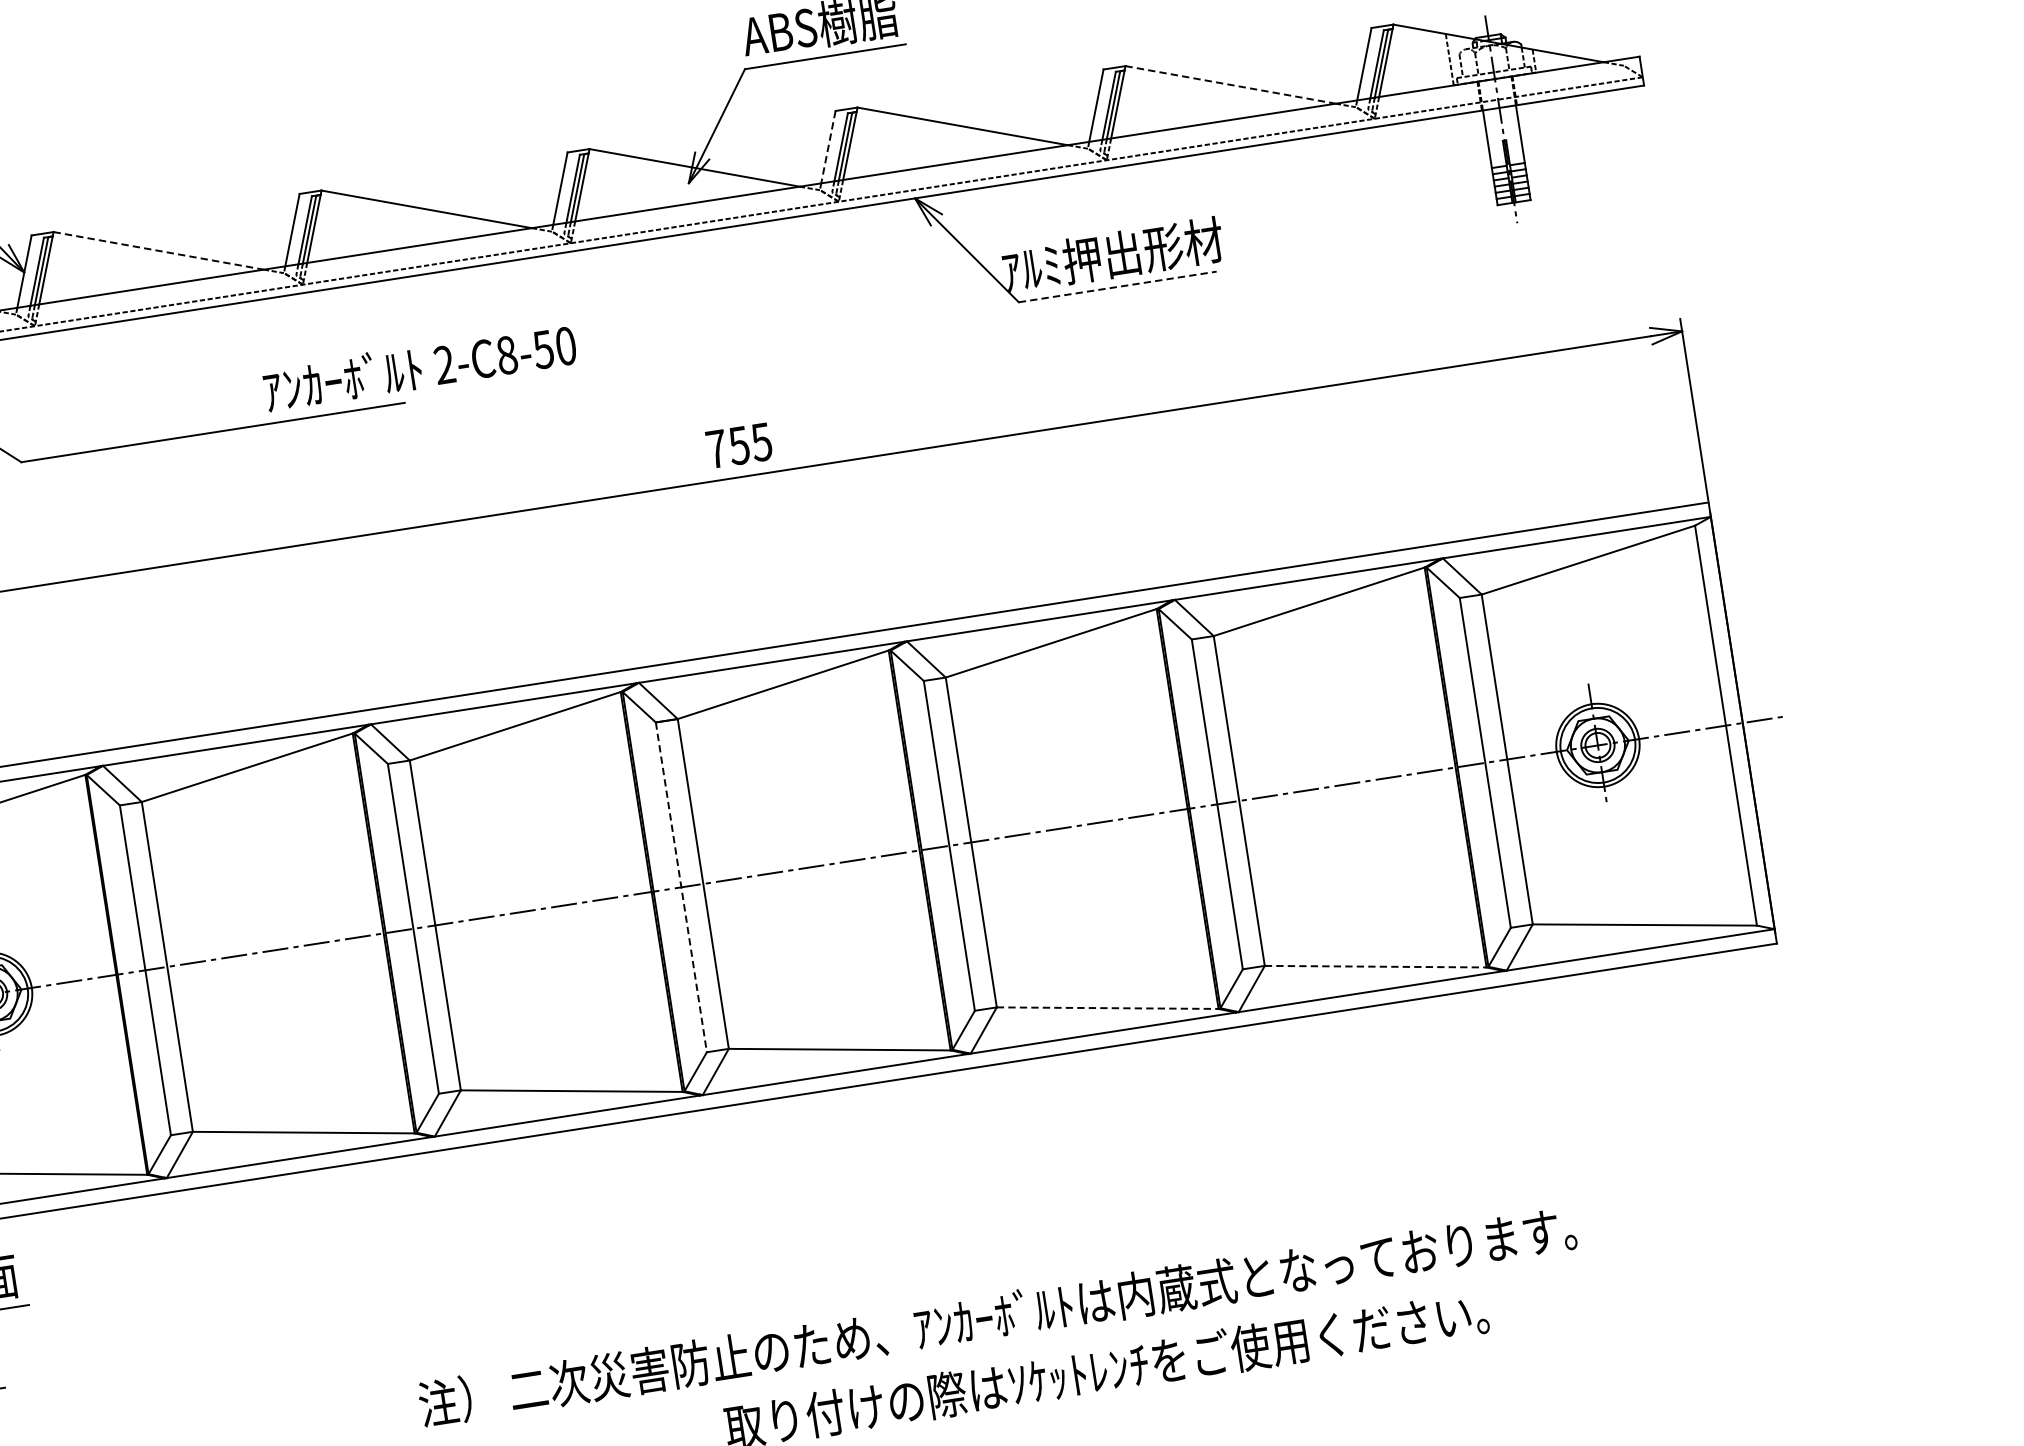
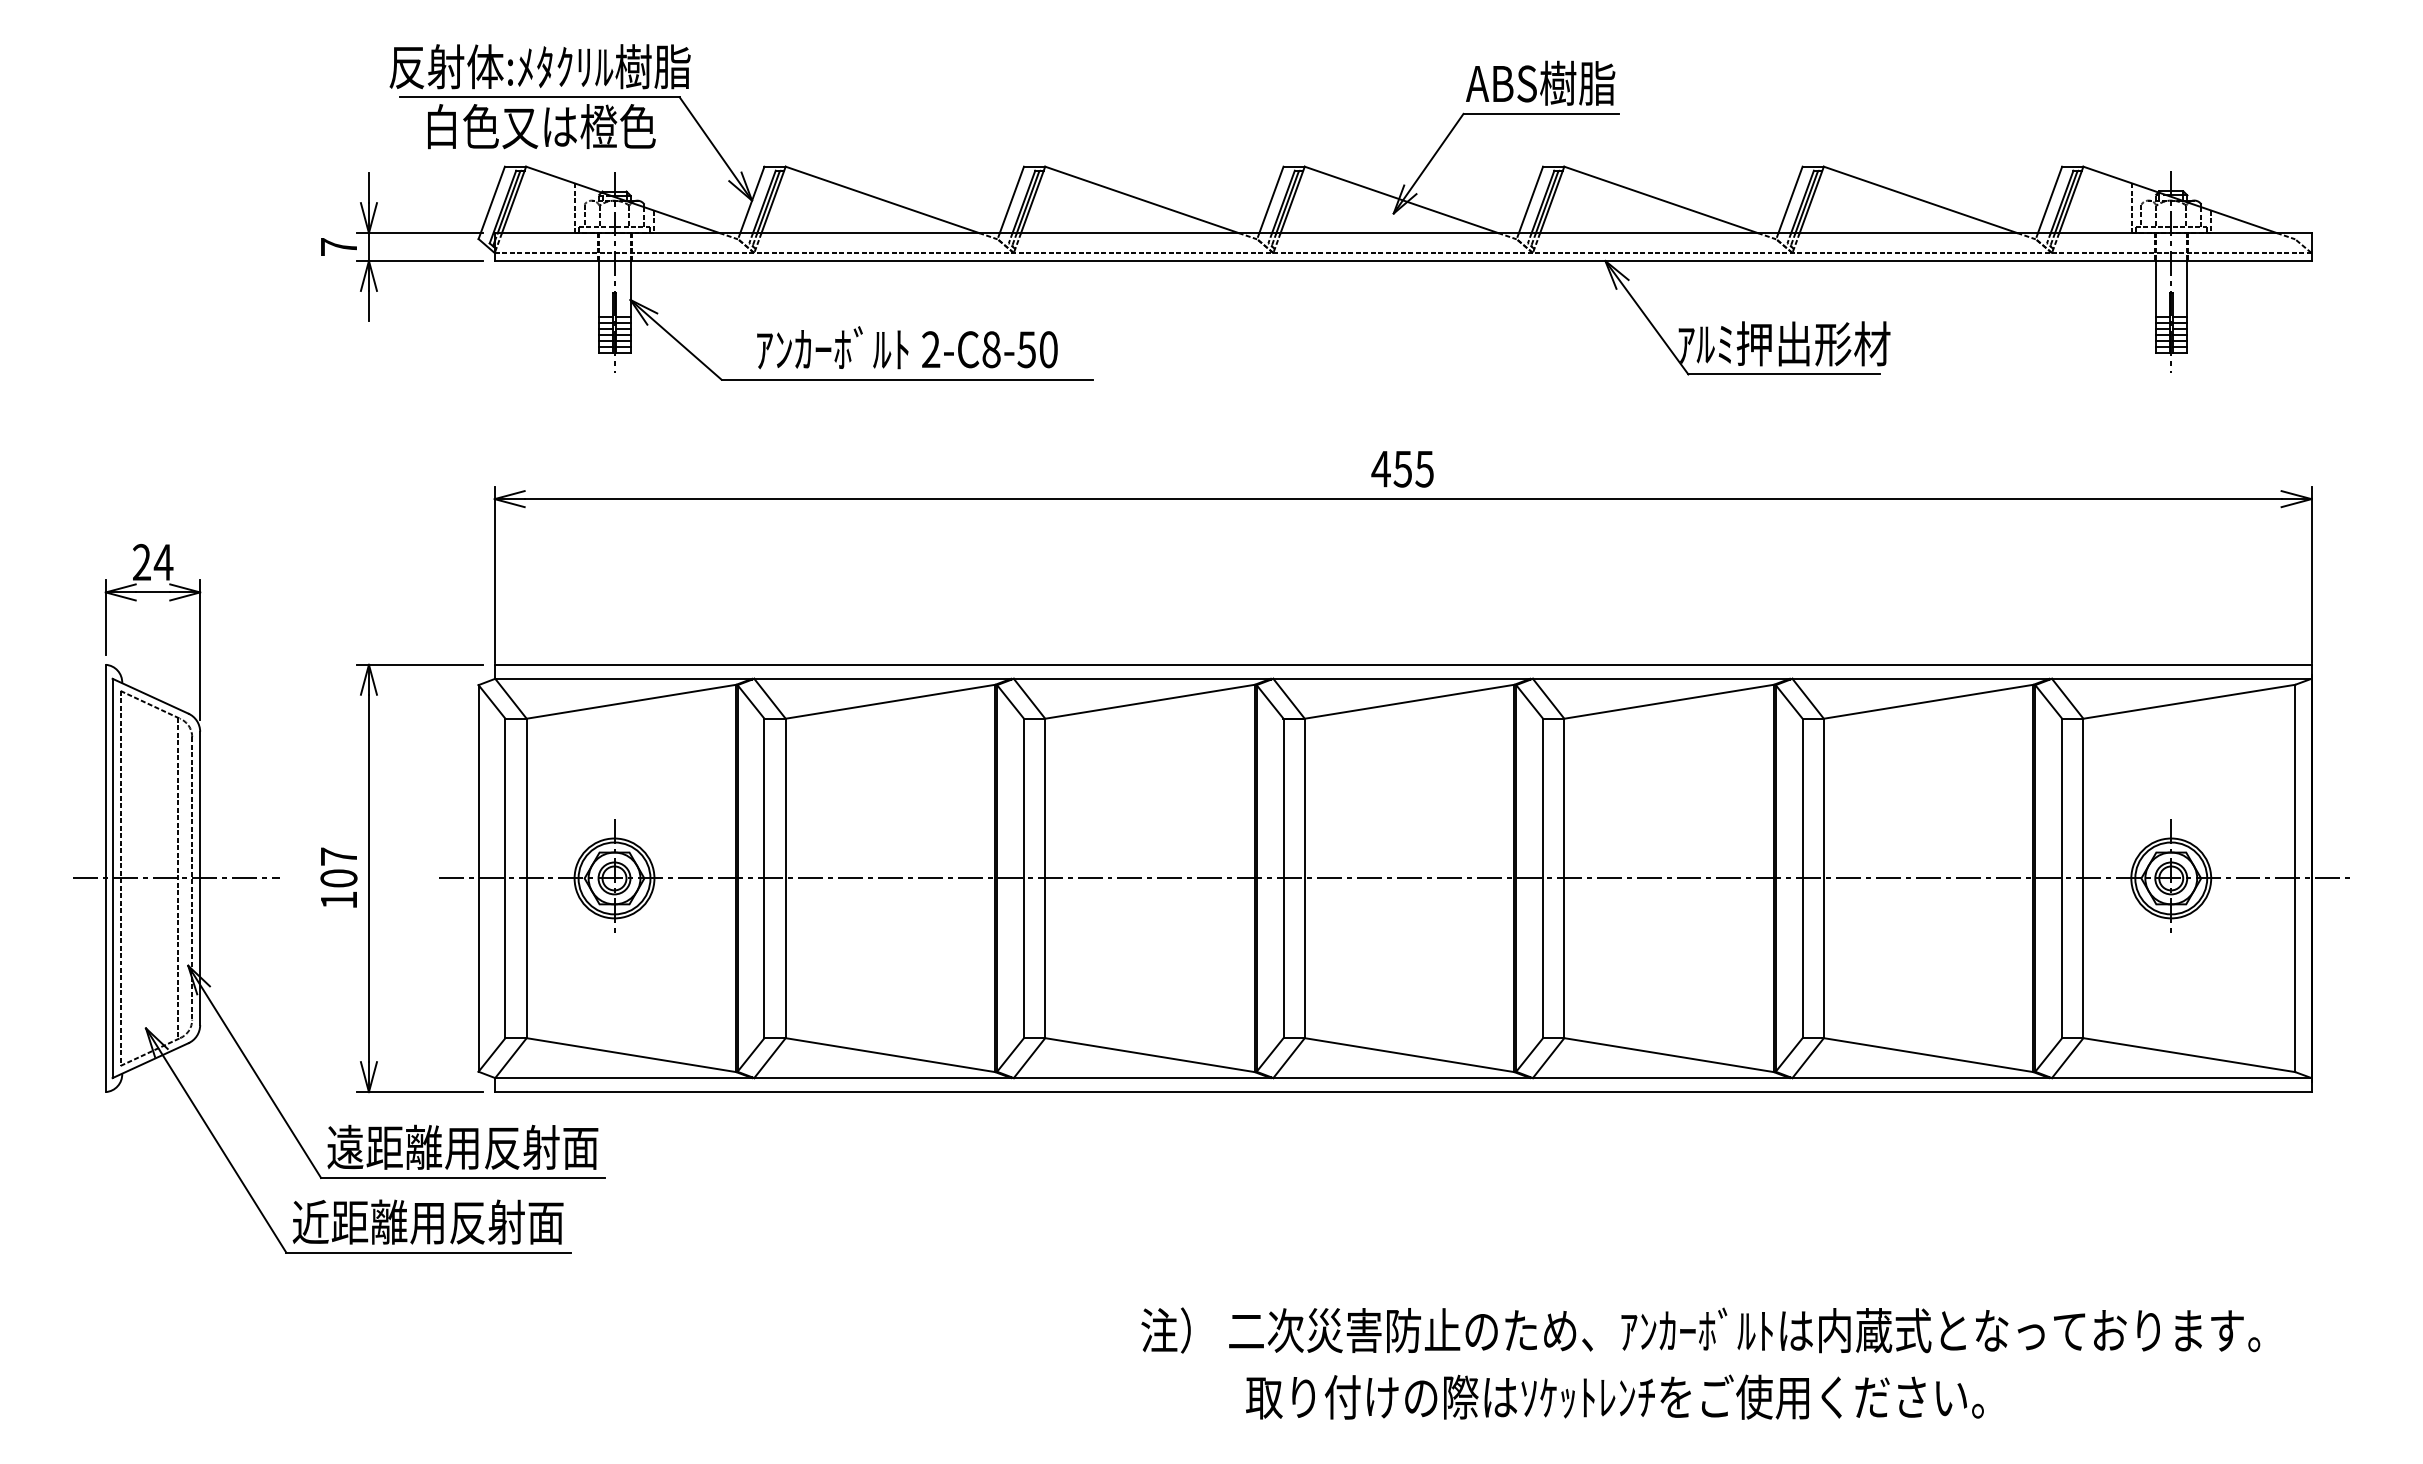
line: (1231, 85) -> (1921, 200), dashed -> solid
line: (827, 147) -> (1530, 200), dashed -> solid
line: (158, 251) -> (882, 200), dashed -> solid
line: (1118, 286) -> (1784, 374), dashed -> solid
text: (419, 366) -> (907, 347), moved
text: (716, 449) -> (1380, 469), 755 -> 455
line: (681, 887) -> (1283, 878), dashed -> solid
line: (1376, 966) -> (1929, 1055), dashed -> solid
line: (1108, 1008) -> (1669, 1055), dashed -> solid
text: (997, 1316) -> (1700, 1330), moved

